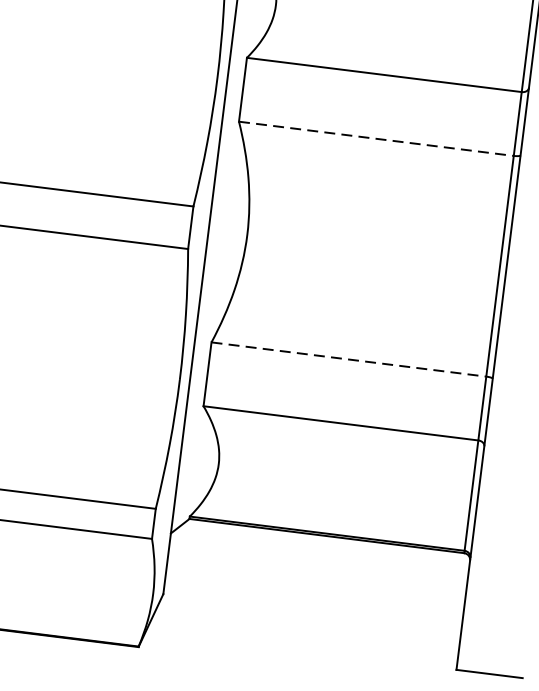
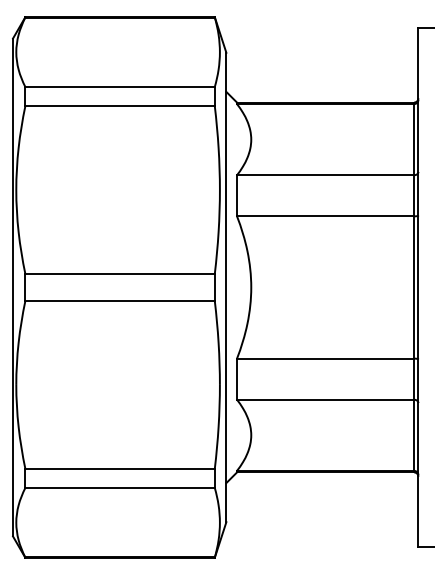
line: (376, 138) -> (325, 216), dashed -> solid
line: (348, 359) -> (325, 358), dashed -> solid

